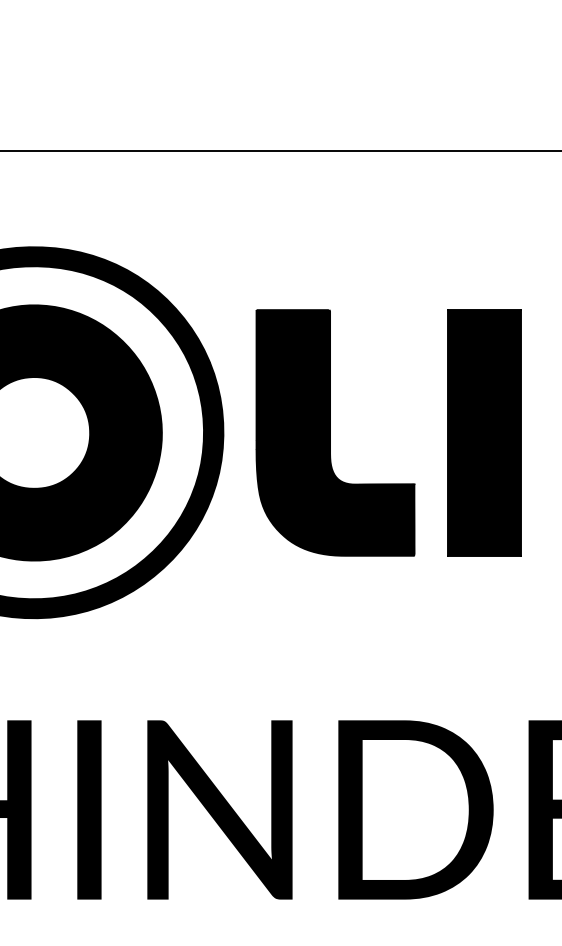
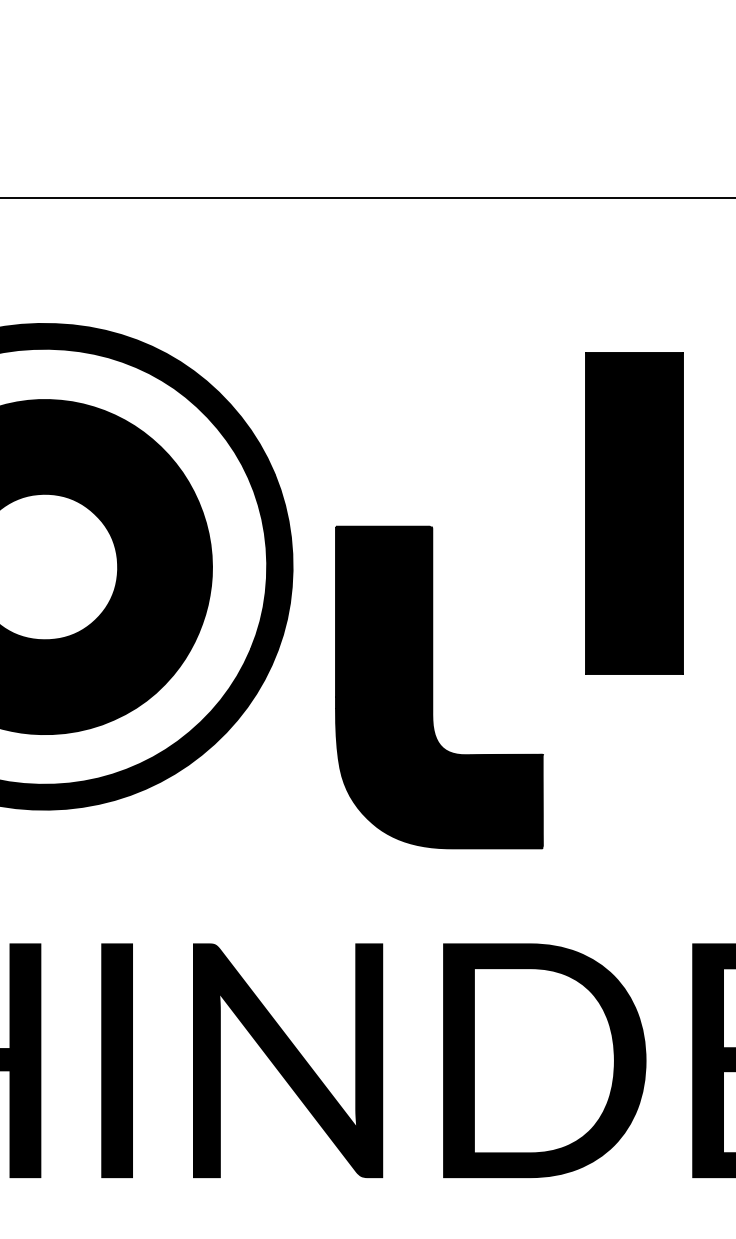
part: (335, 432) -> (439, 686), moved
part: (484, 432) -> (634, 512), moved

